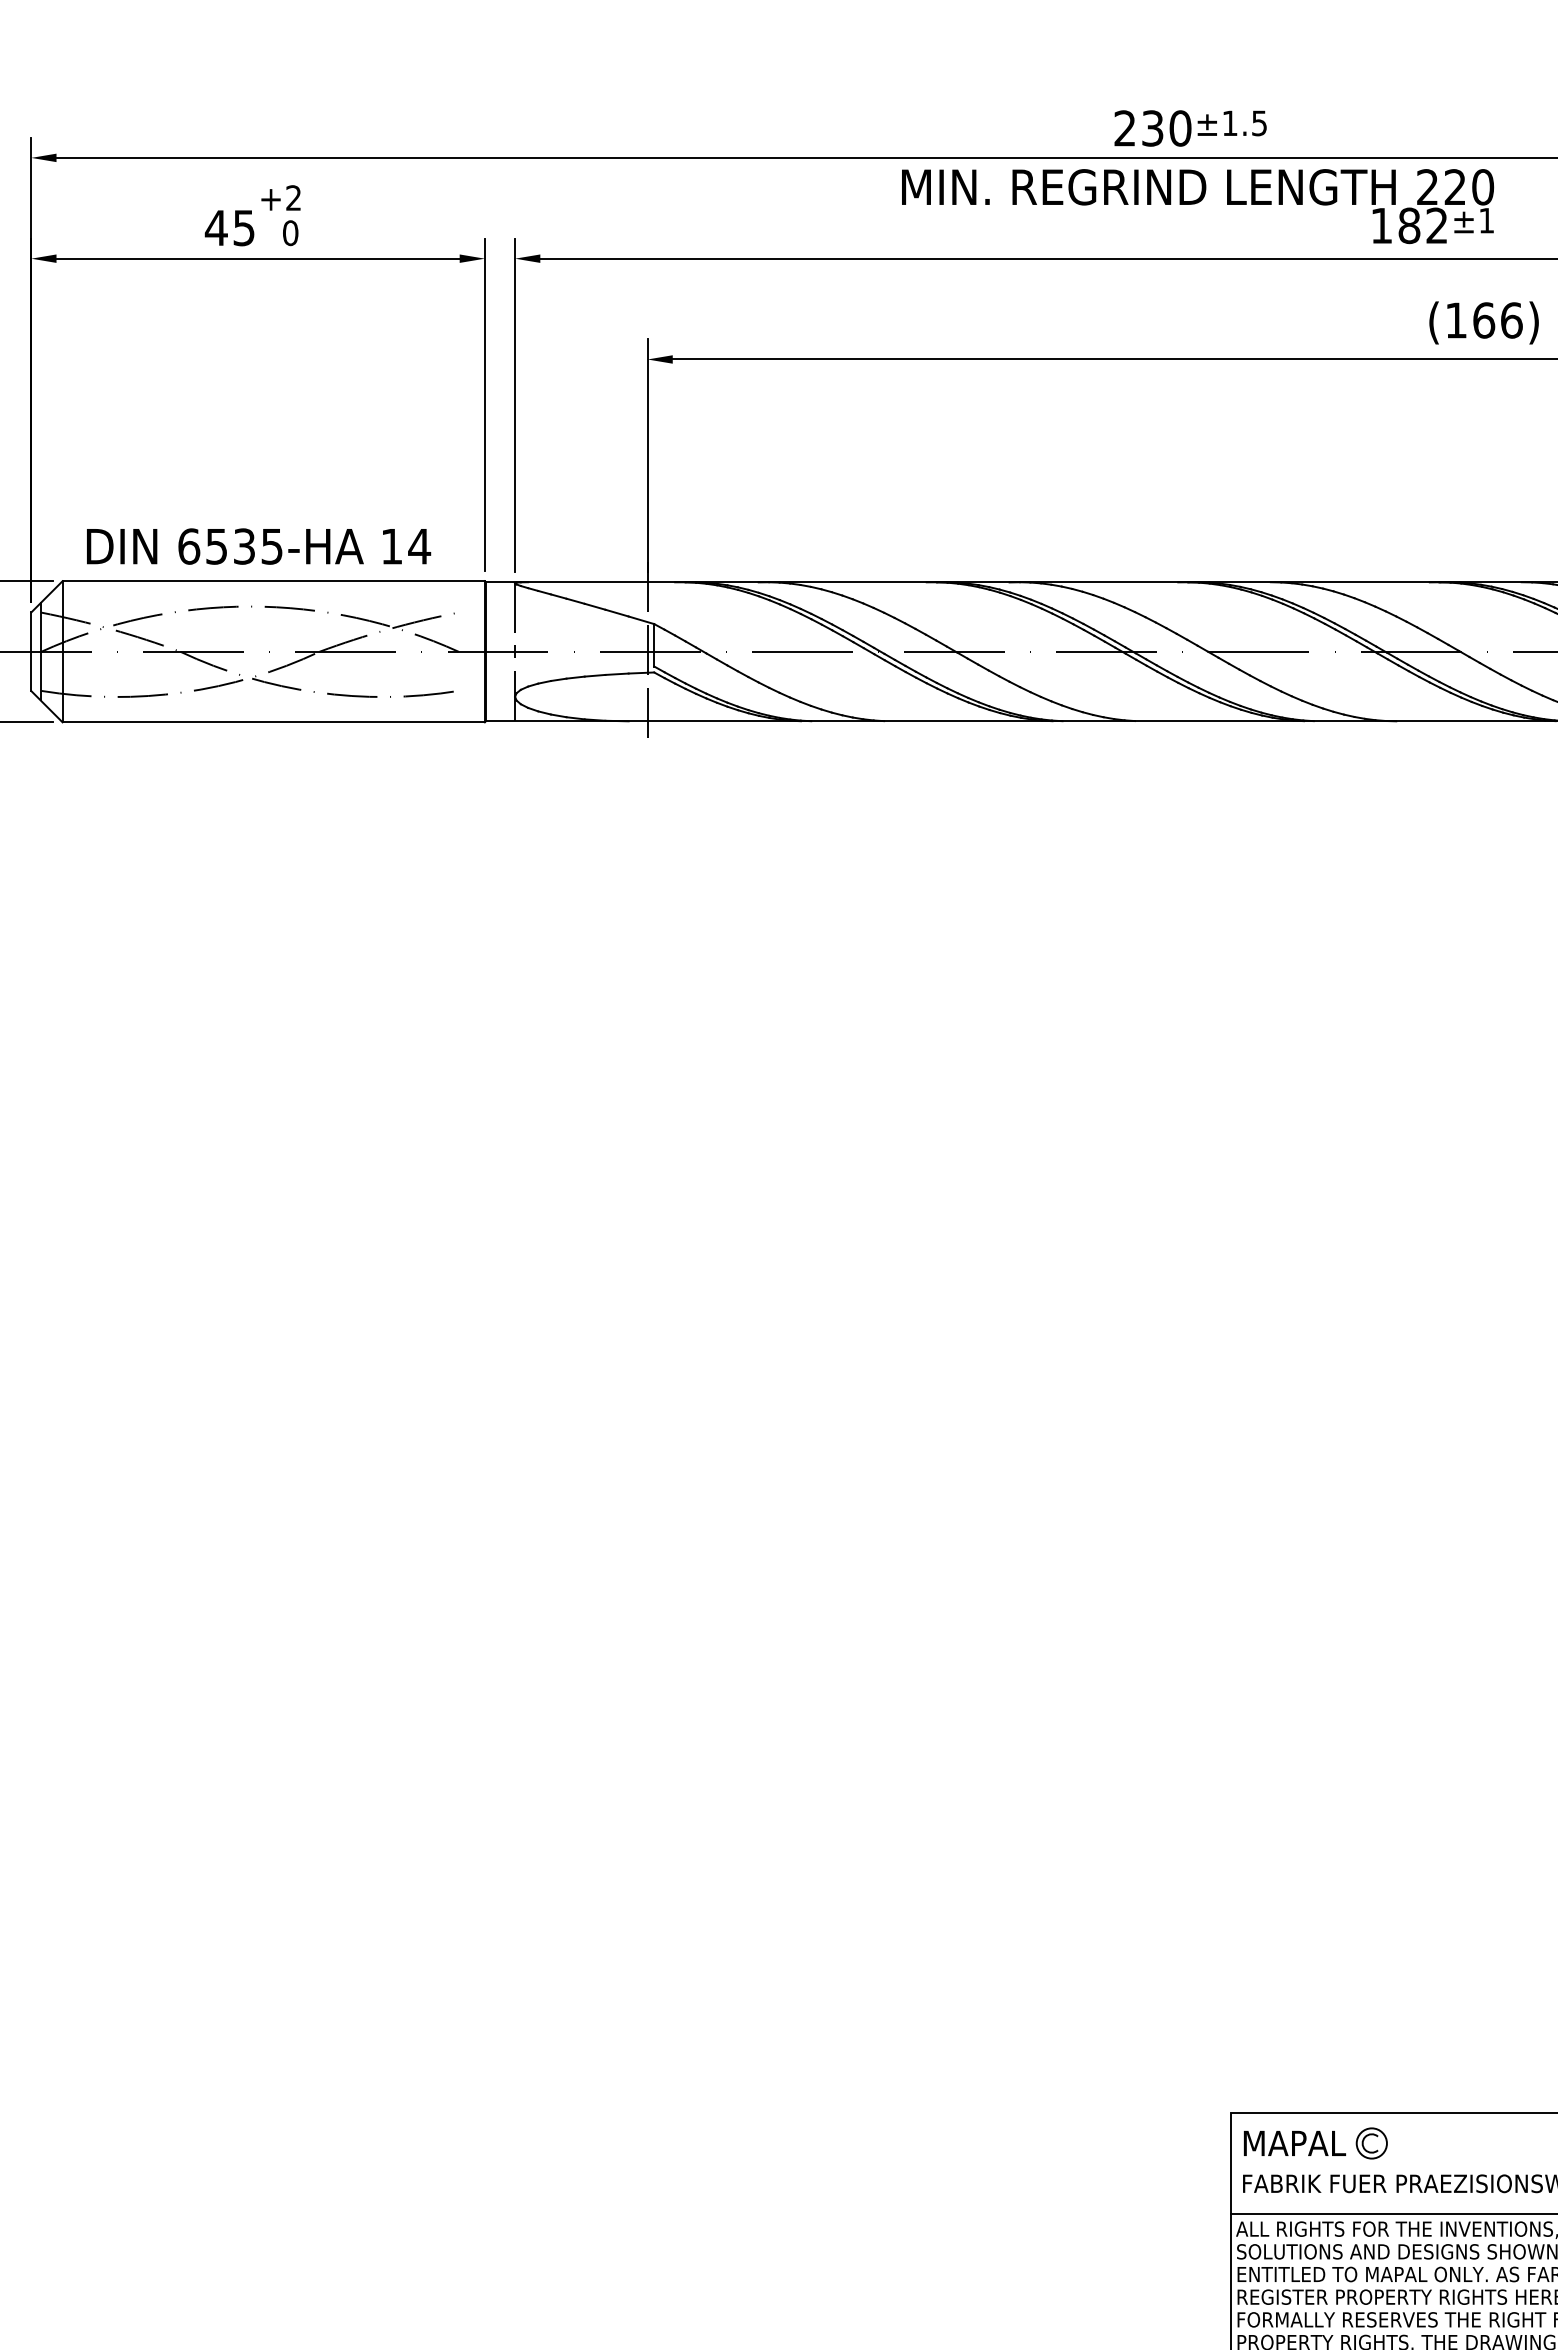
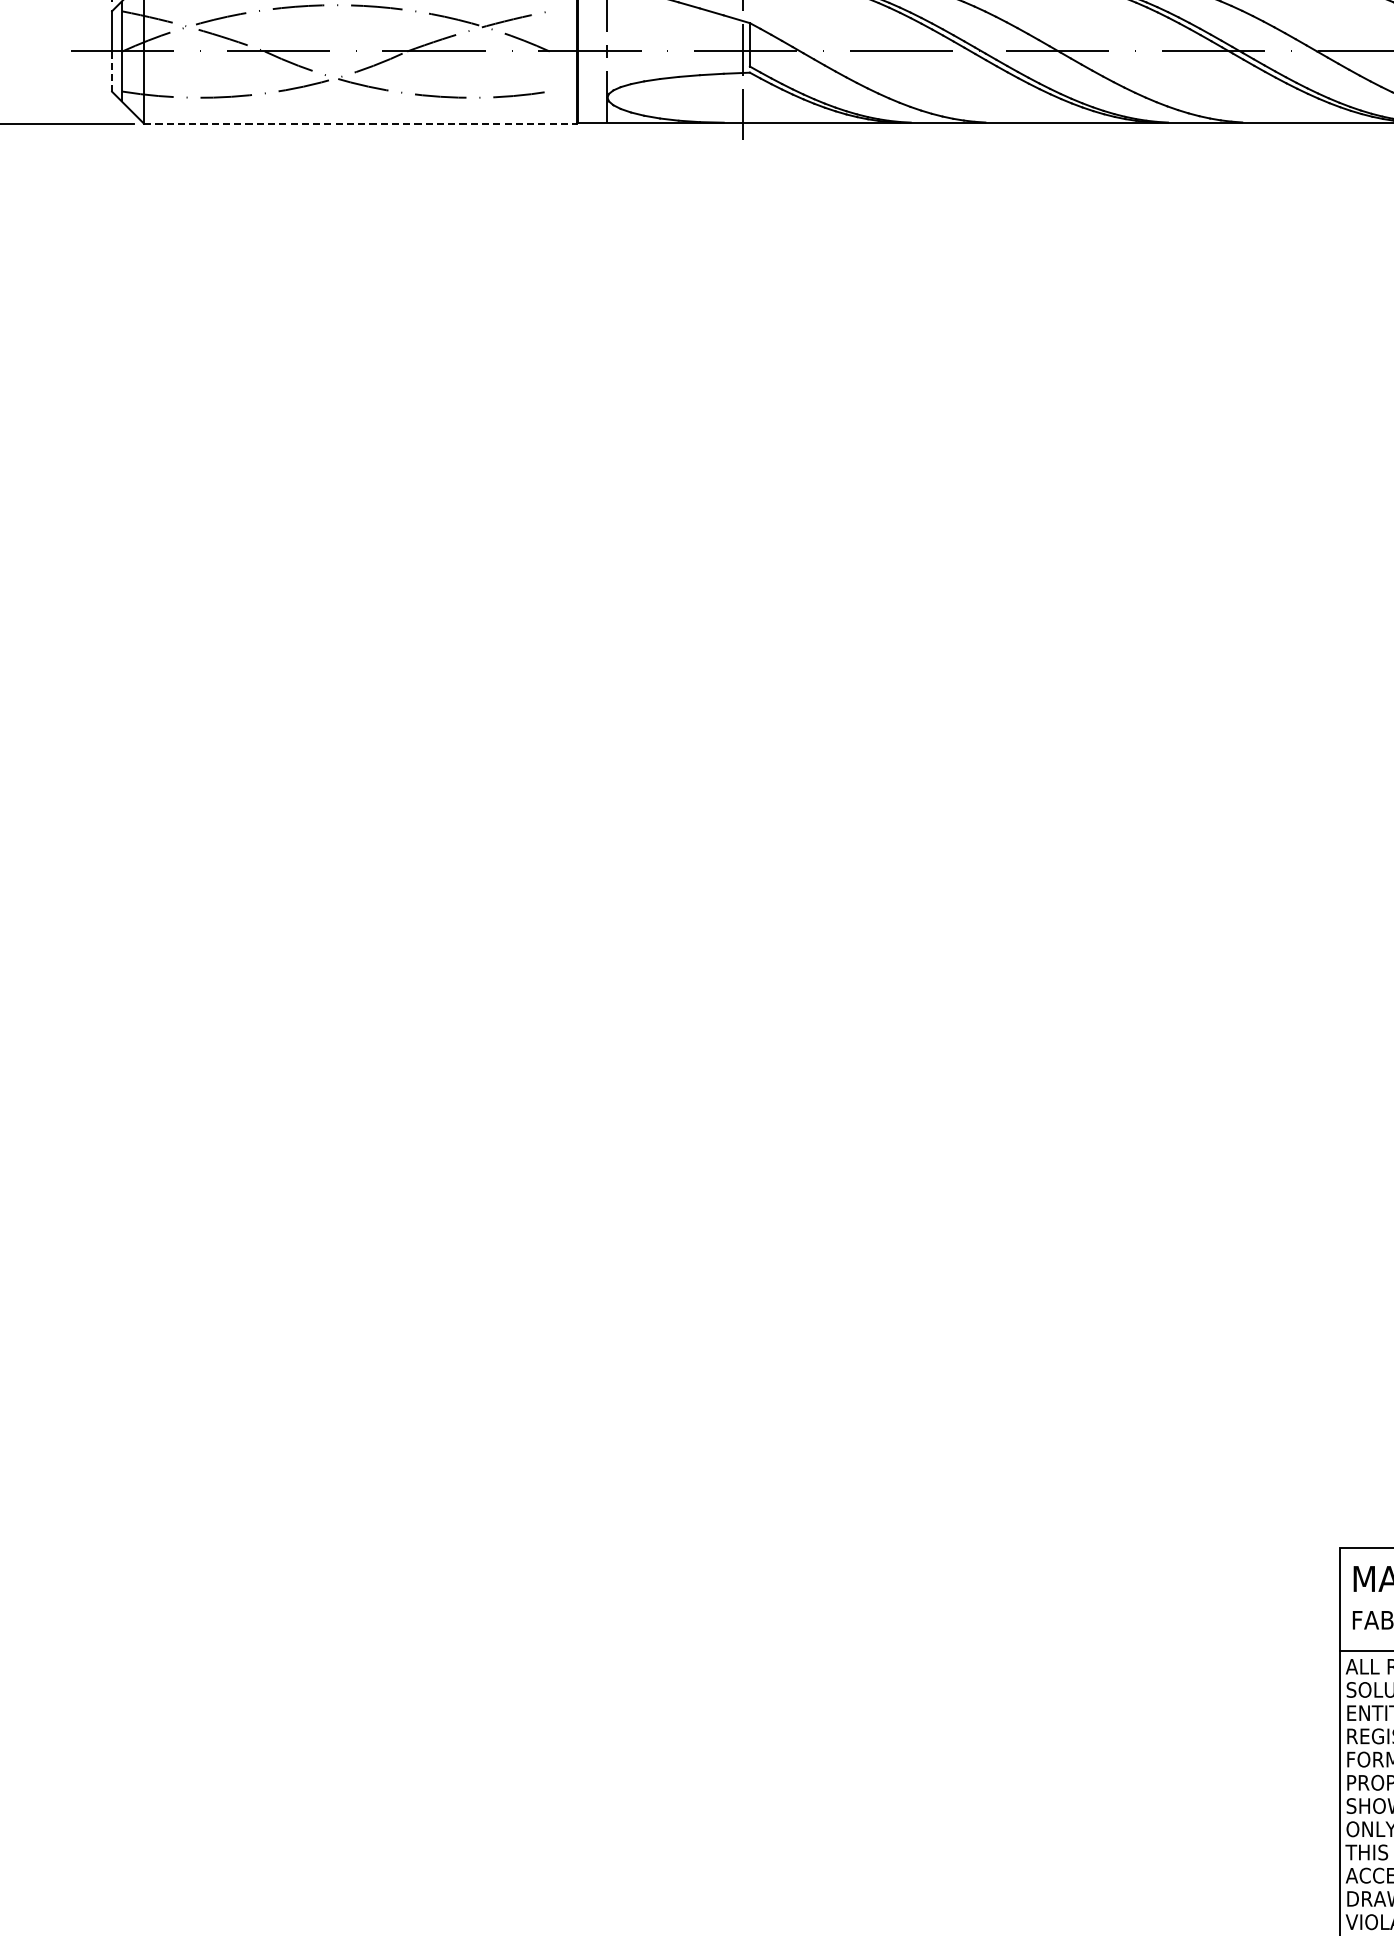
line: (31, 671) -> (112, 71), solid -> dashed
line: (274, 722) -> (361, 123), solid -> dashed

